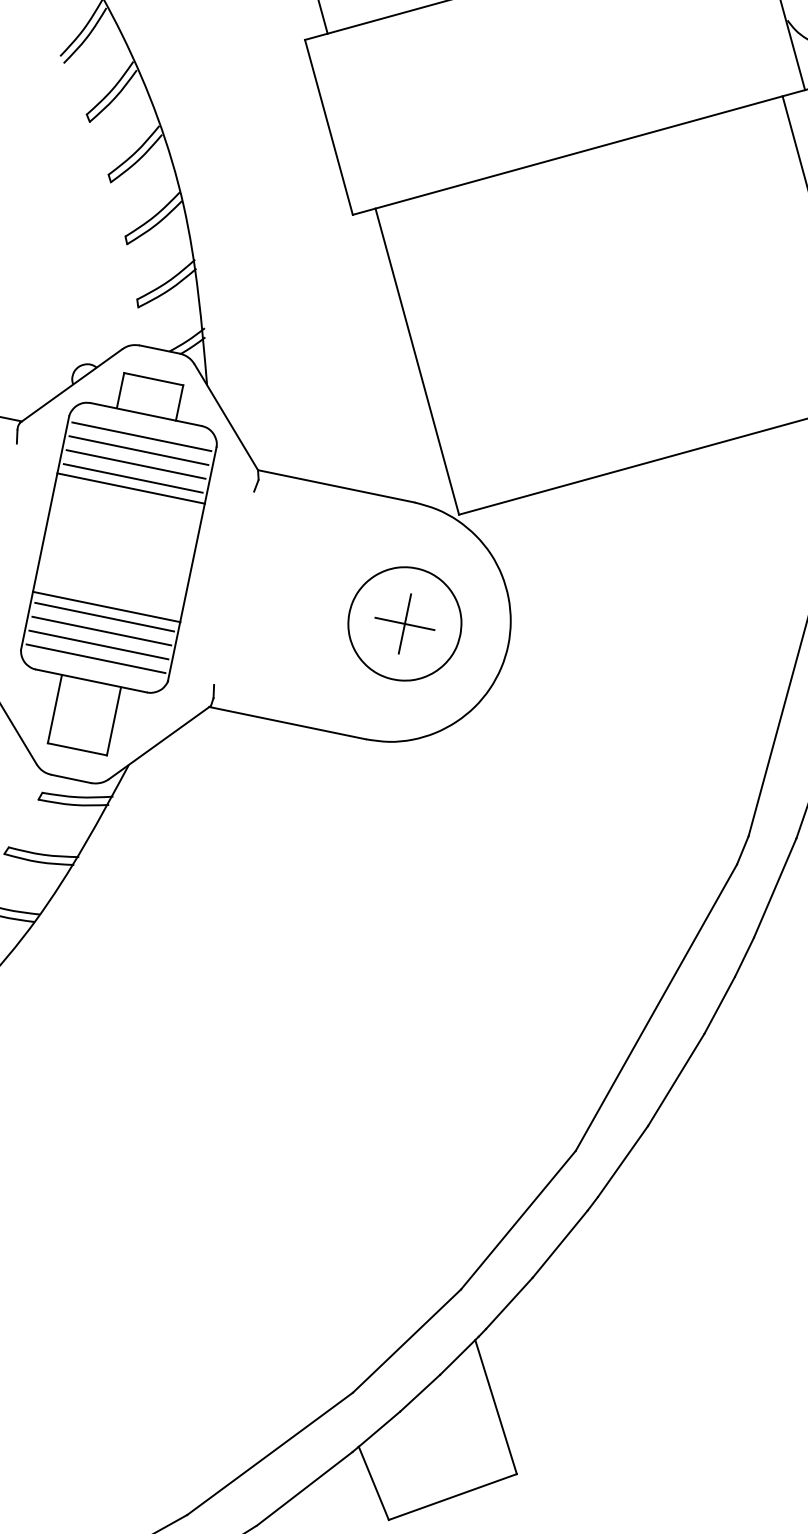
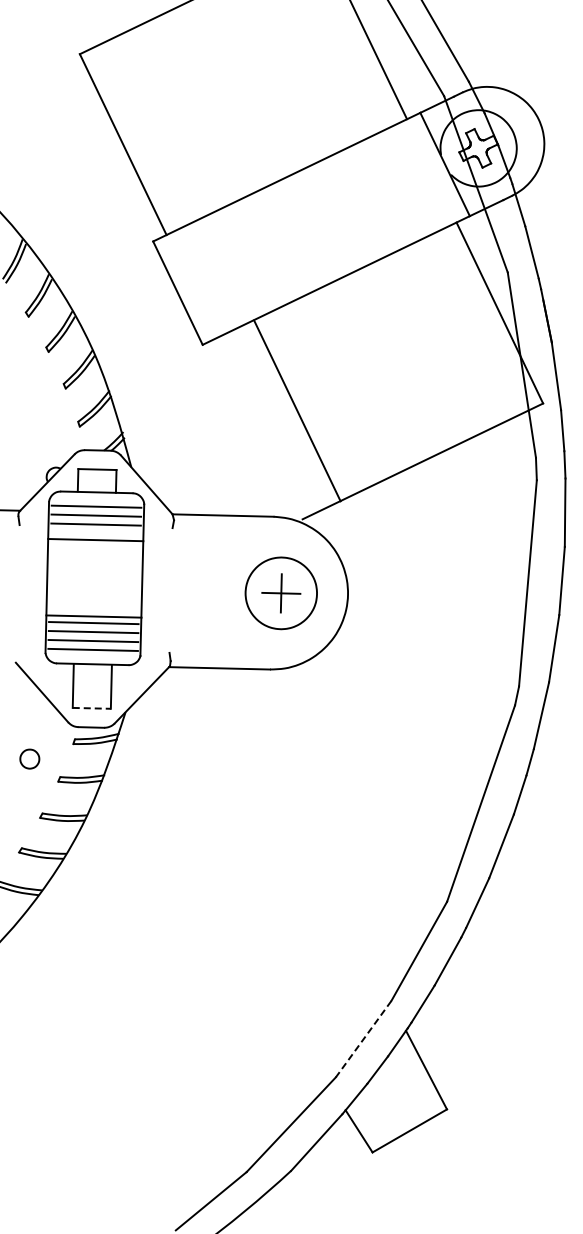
line: (417, 361) -> (297, 410), moved
line: (132, 478) -> (95, 533), removed
line: (78, 749) -> (92, 708), solid -> dashed
line: (406, 1341) -> (363, 1039), solid -> dashed

